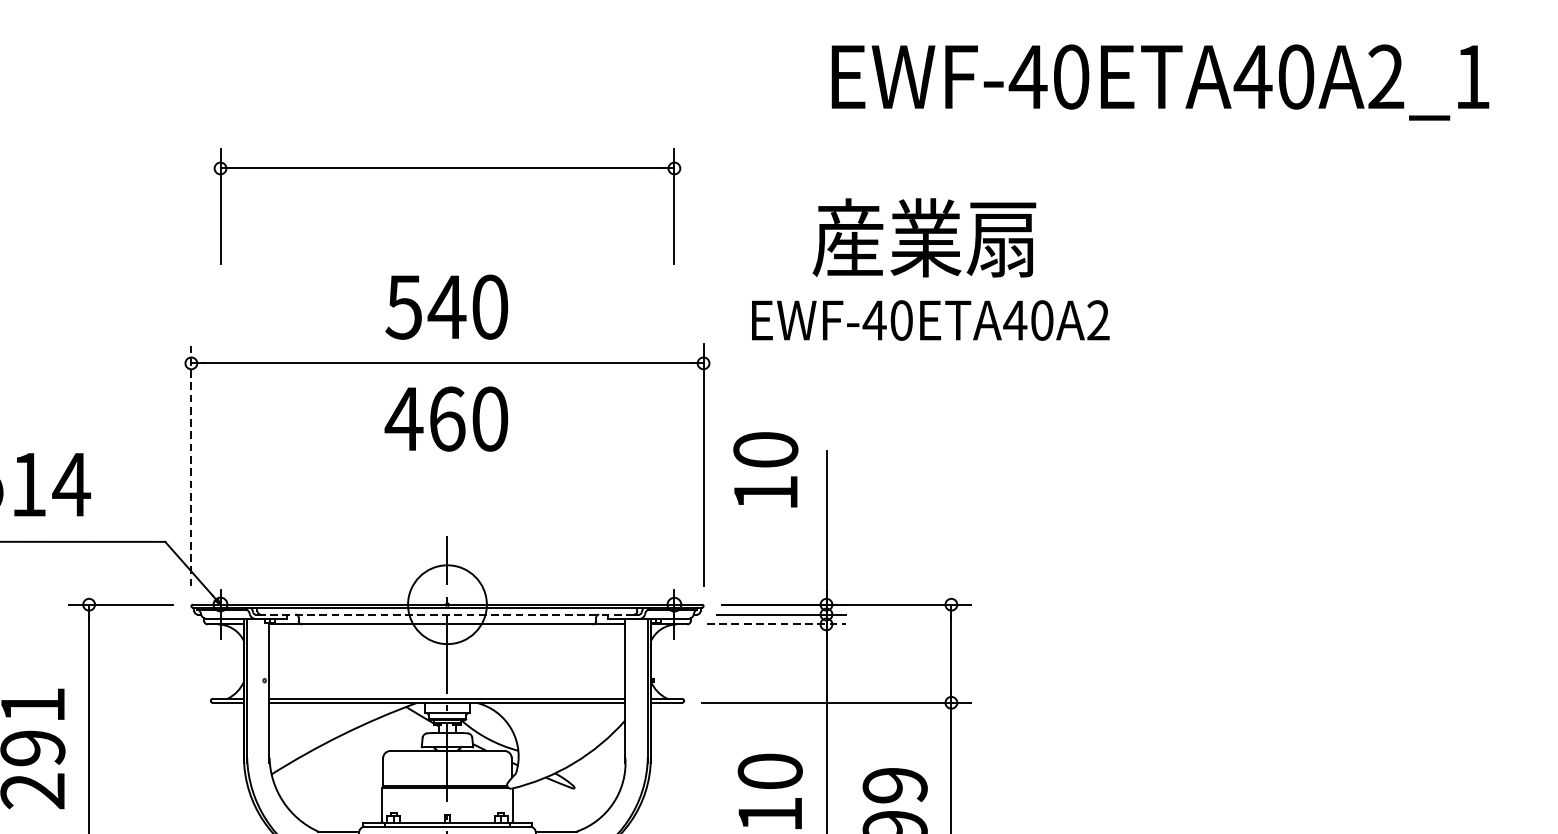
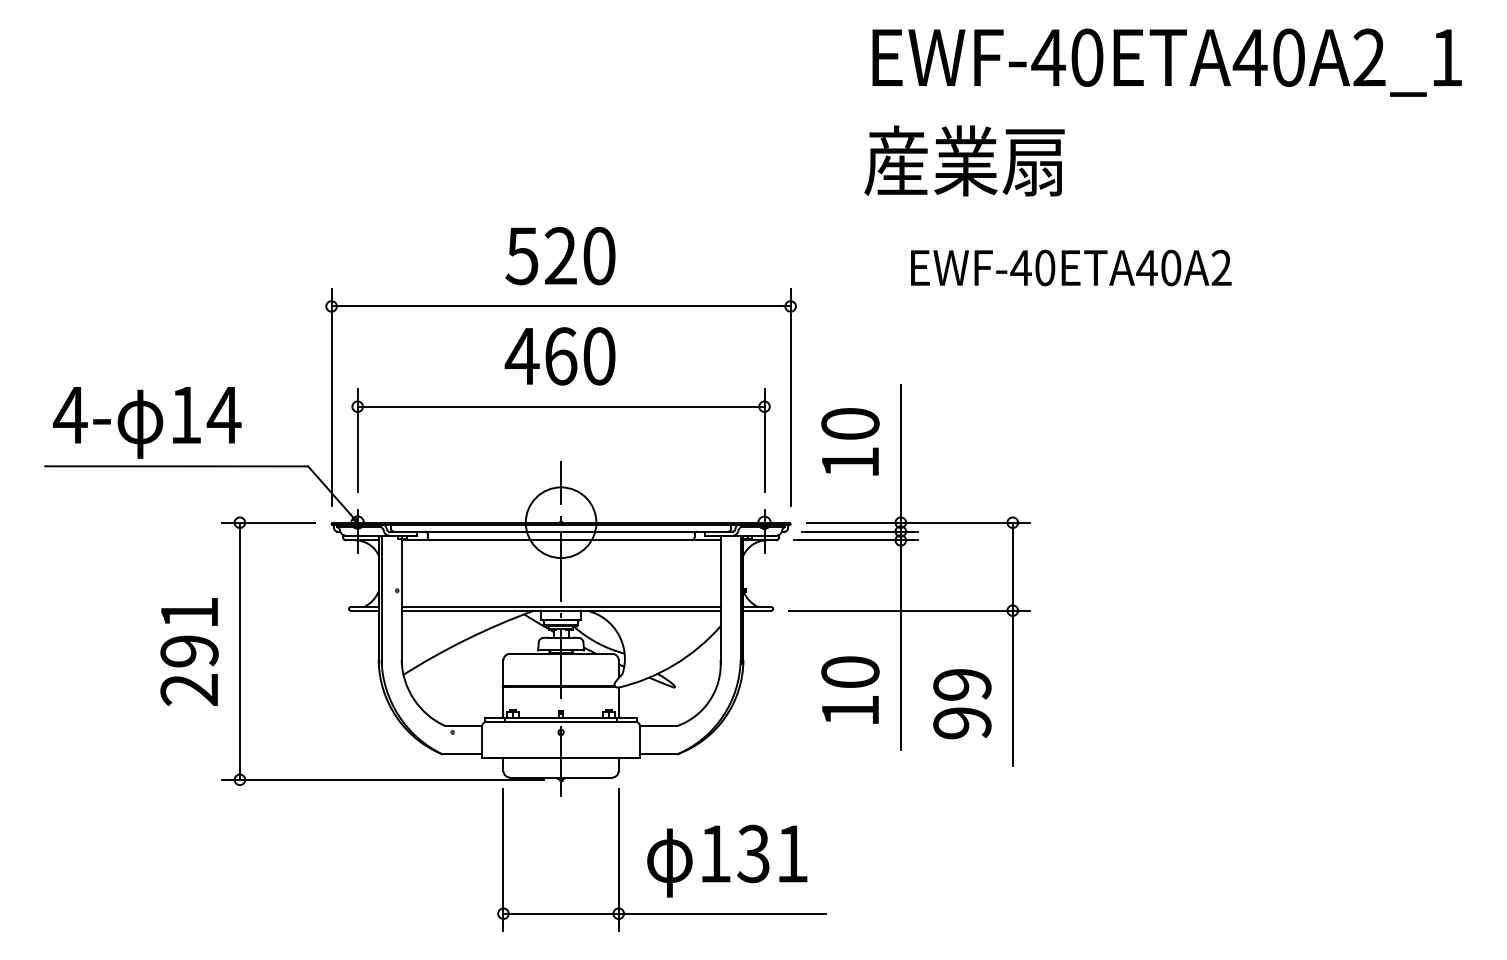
text: (1159, 82) -> (1166, 62), moved
part: (446, 169) -> (560, 407), moved
text: (924, 237) -> (964, 160), moved
text: (446, 306) -> (560, 255), 540 -> 520
text: (931, 319) -> (1071, 267), moved
line: (191, 464) -> (331, 397), dashed -> solid
text: (765, 469) -> (850, 441), moved
line: (446, 614) -> (560, 531), dashed -> solid
line: (777, 624) -> (856, 540), dashed -> solid

